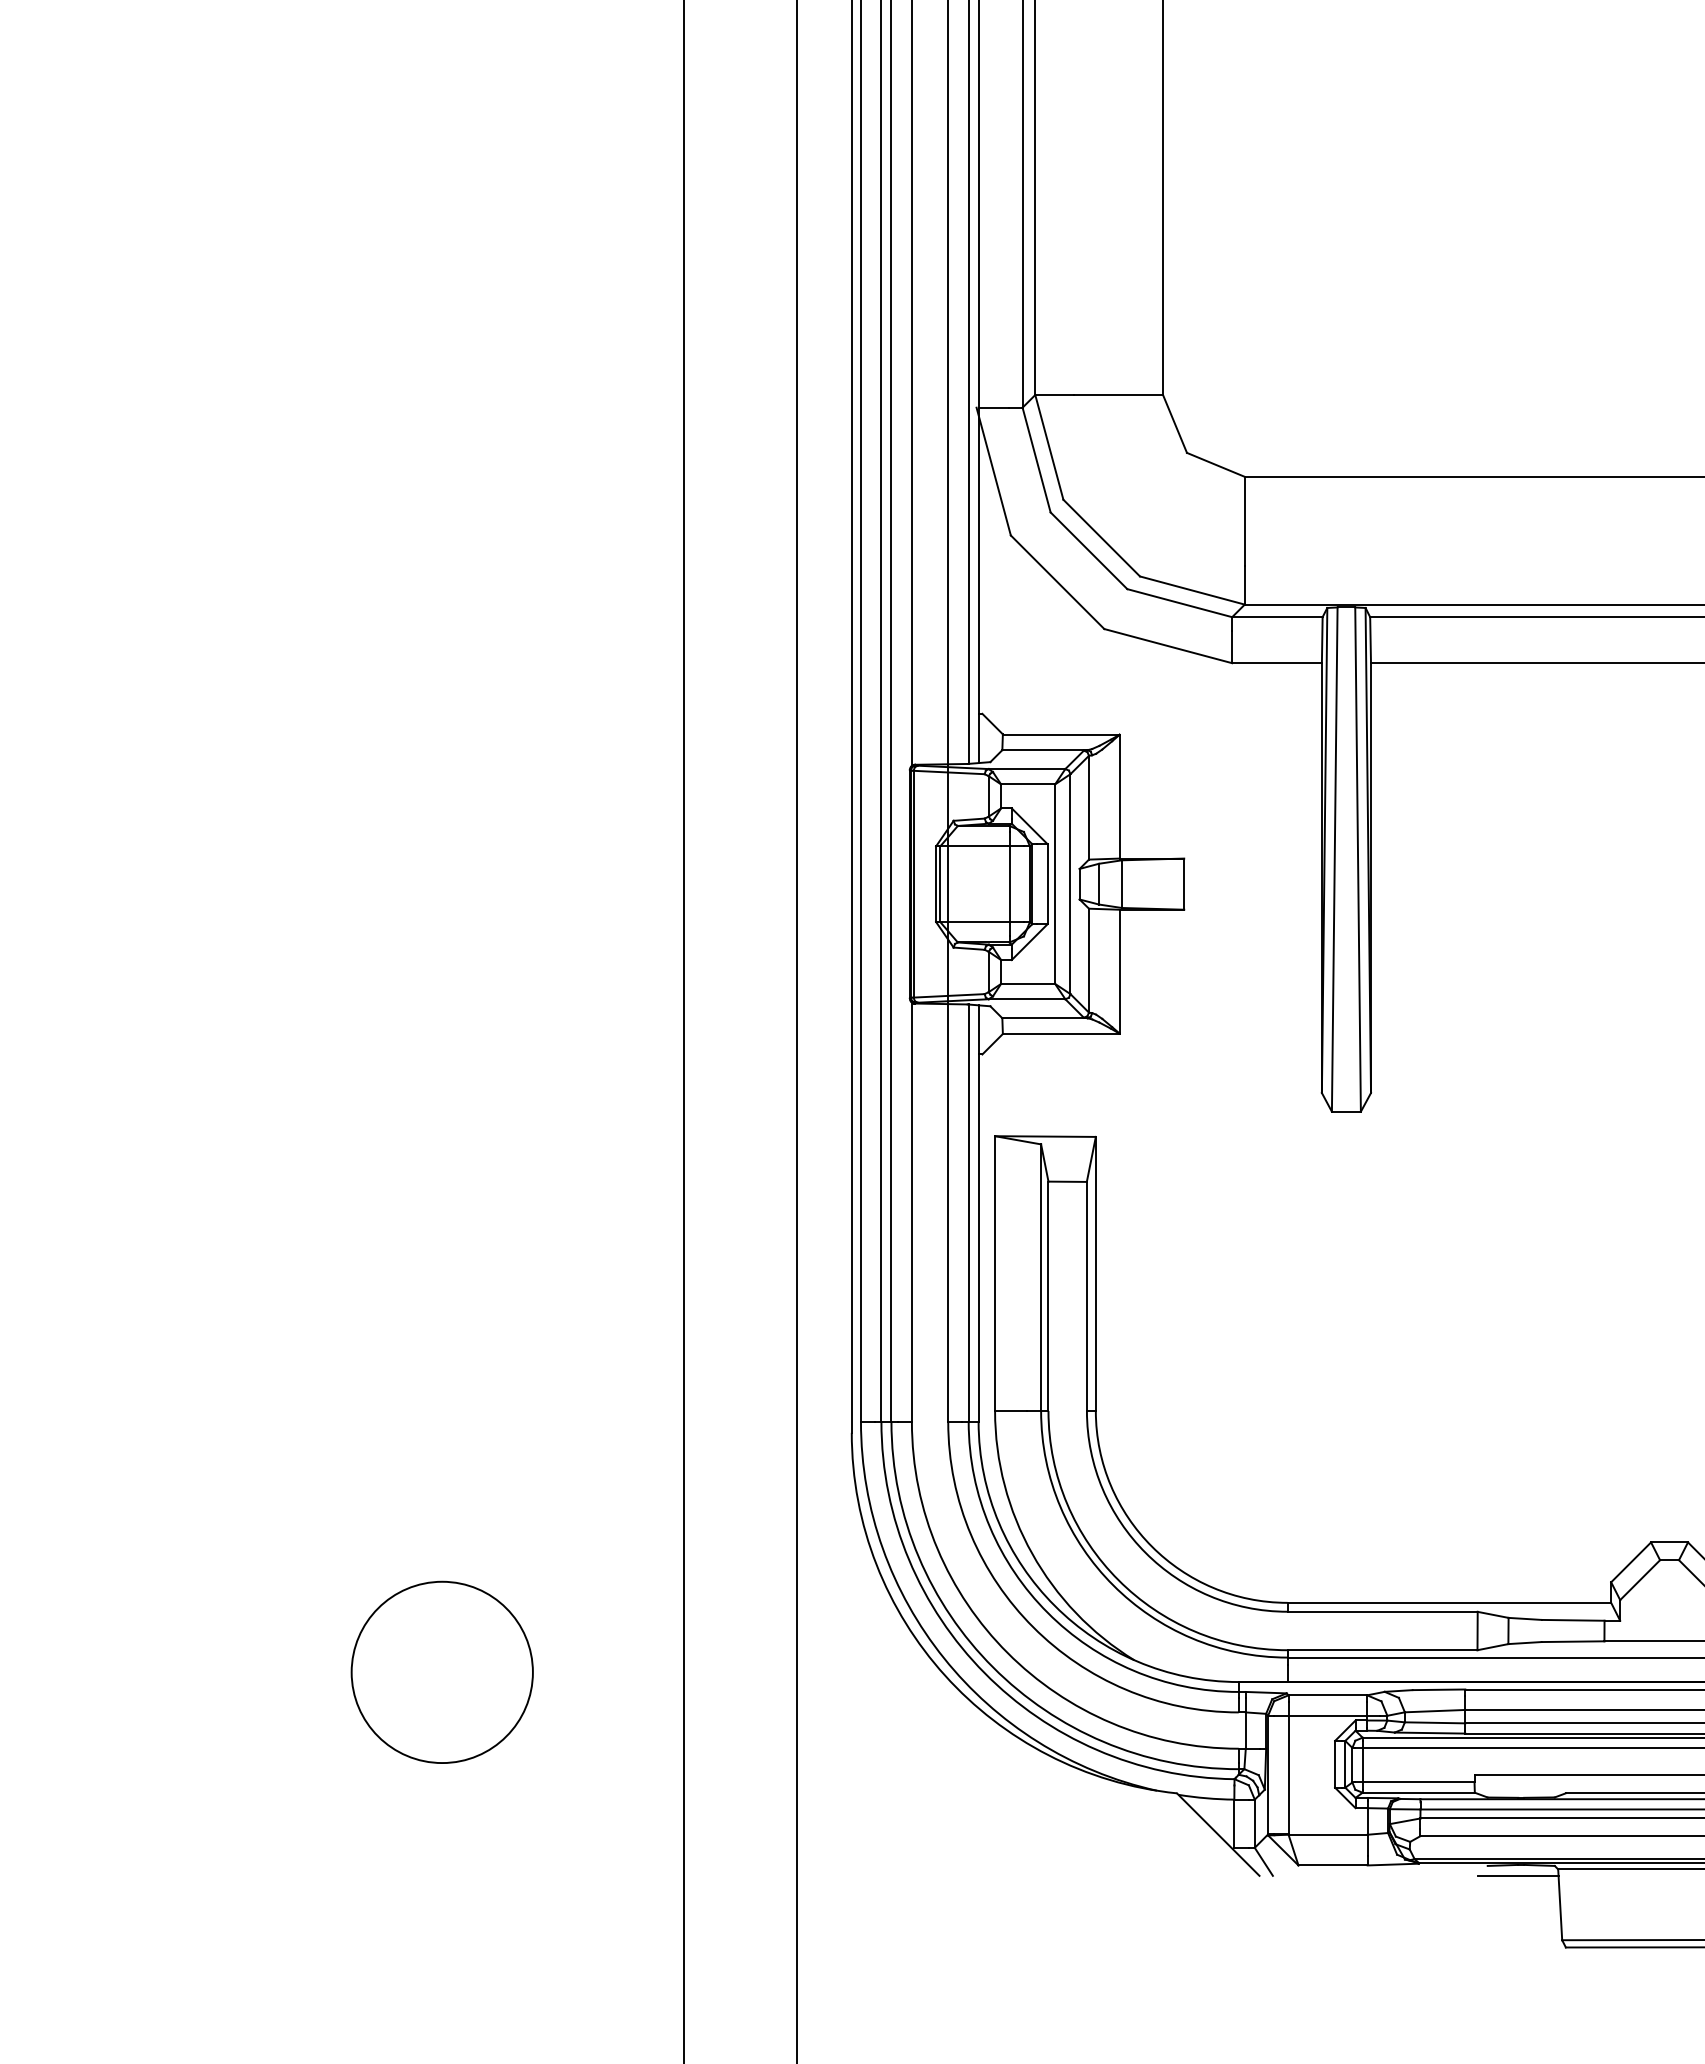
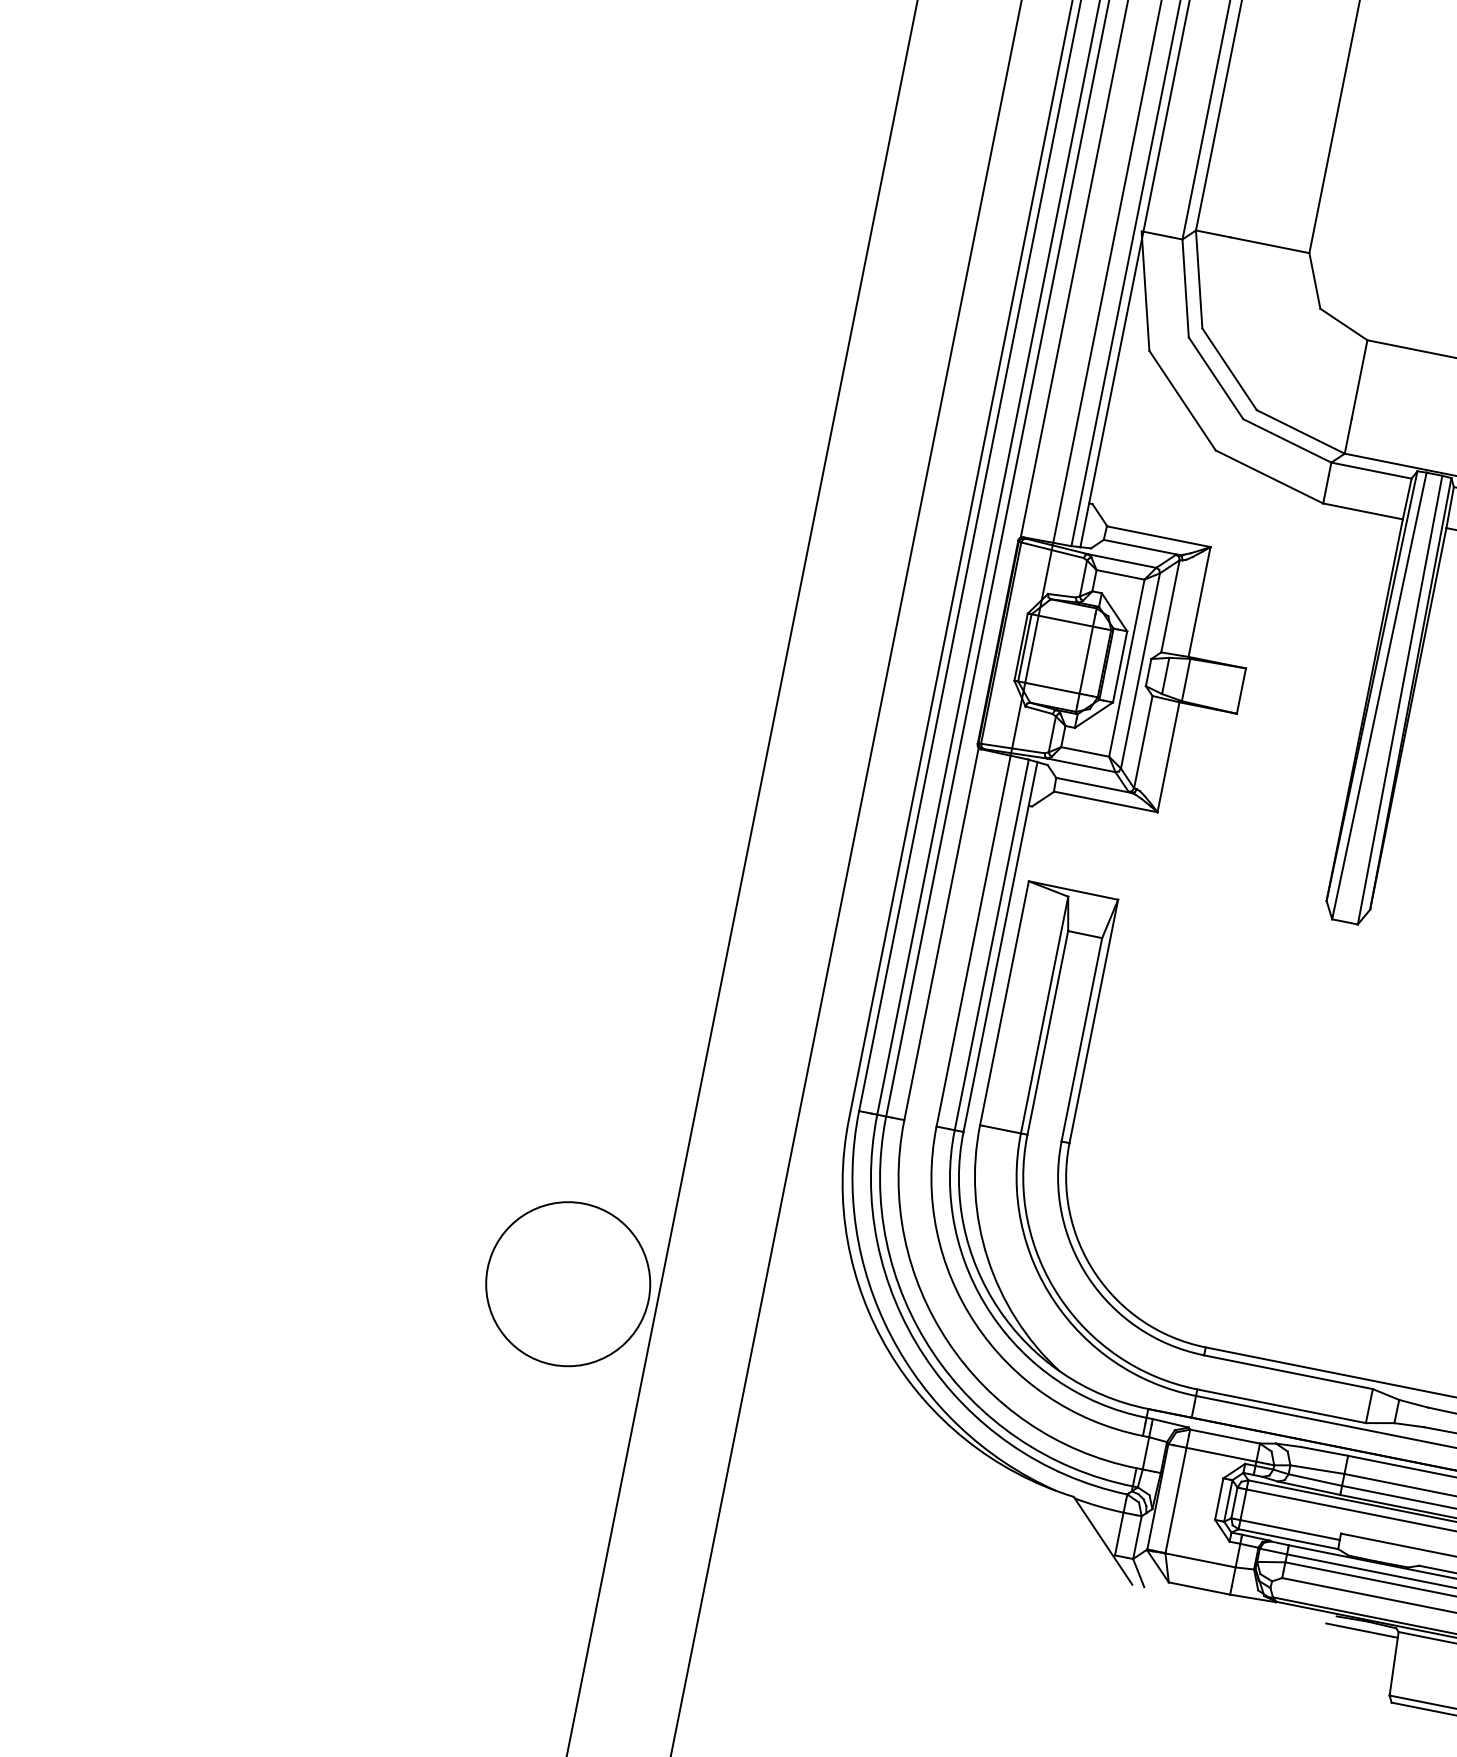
circle: (441, 1671) -> (567, 1283), moved

